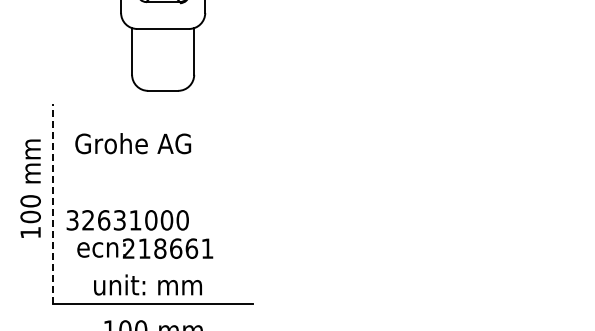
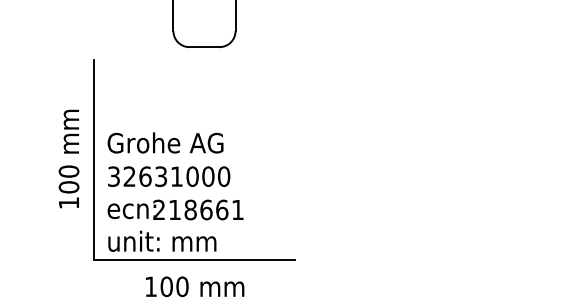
text: (133, 143) -> (165, 142), moved
text: (30, 188) -> (68, 158), moved
line: (52, 203) -> (93, 159), dashed -> solid
text: (145, 248) -> (175, 209), moved
text: (147, 284) -> (161, 240), moved

